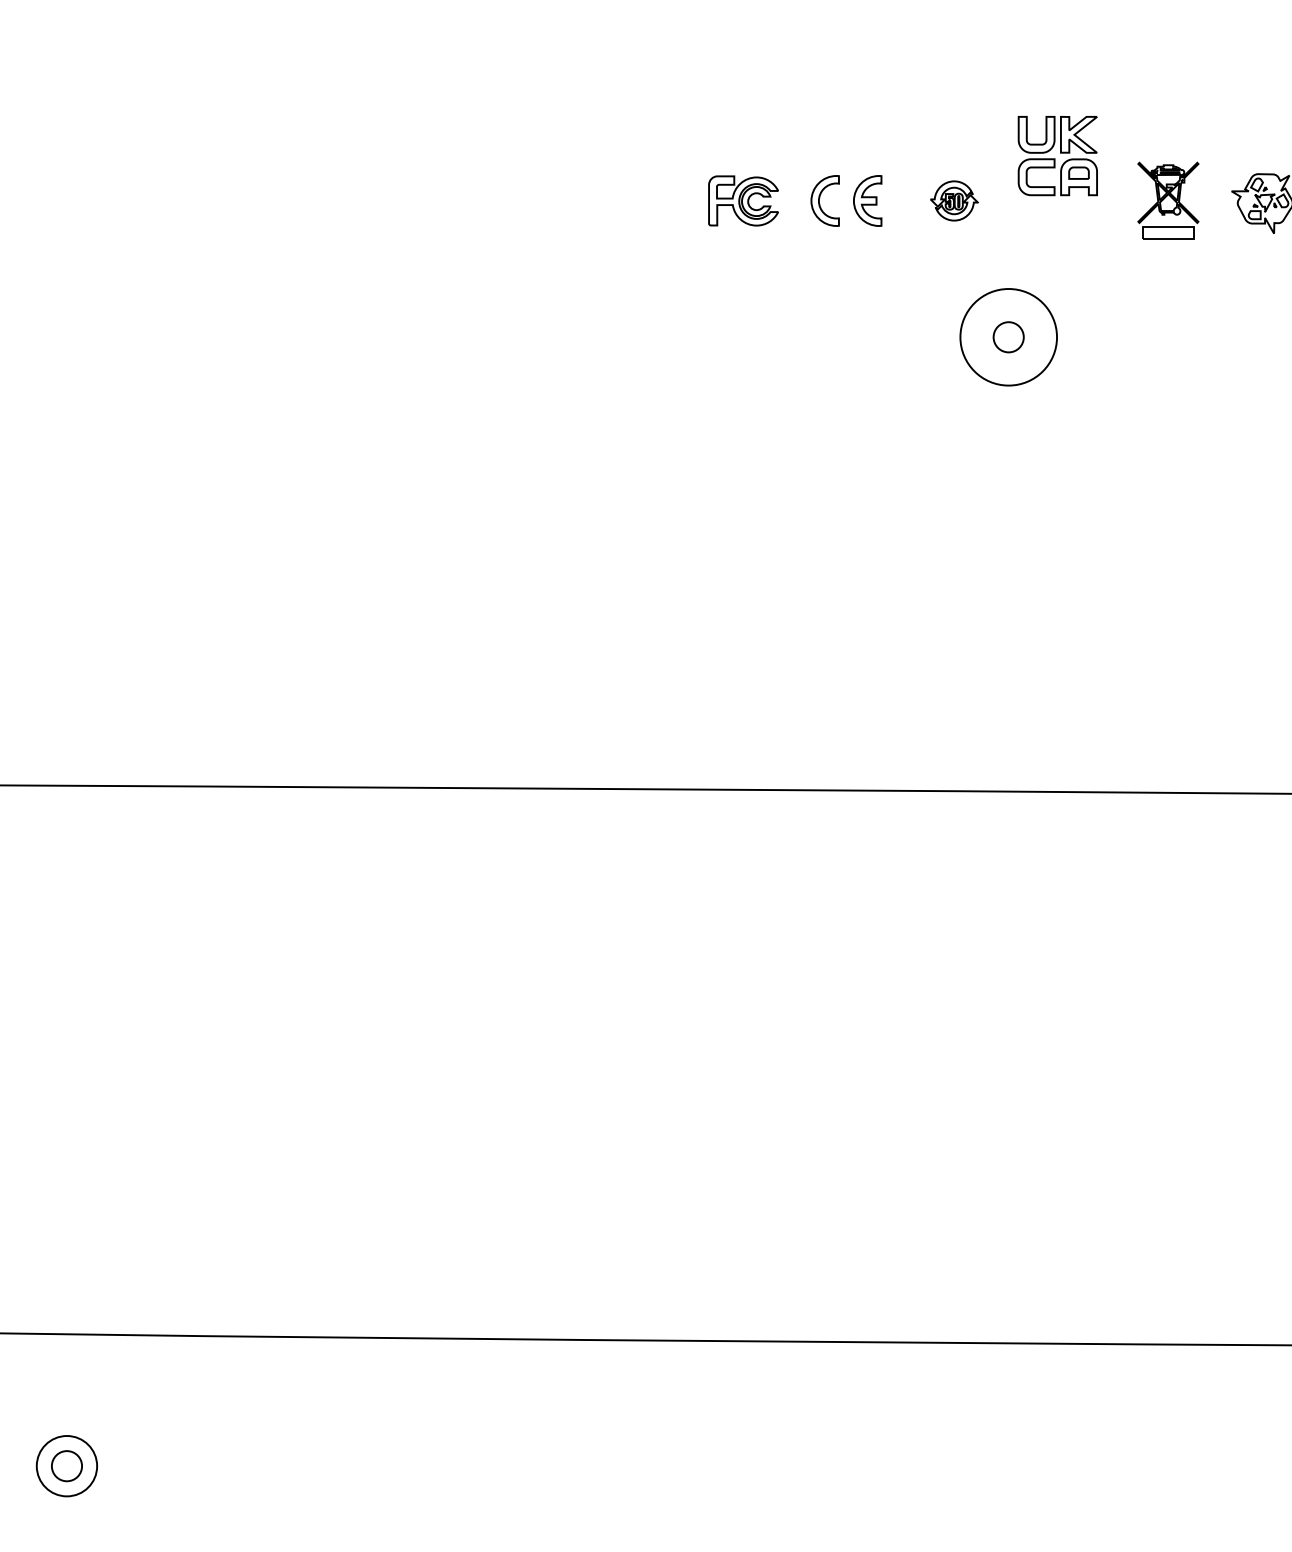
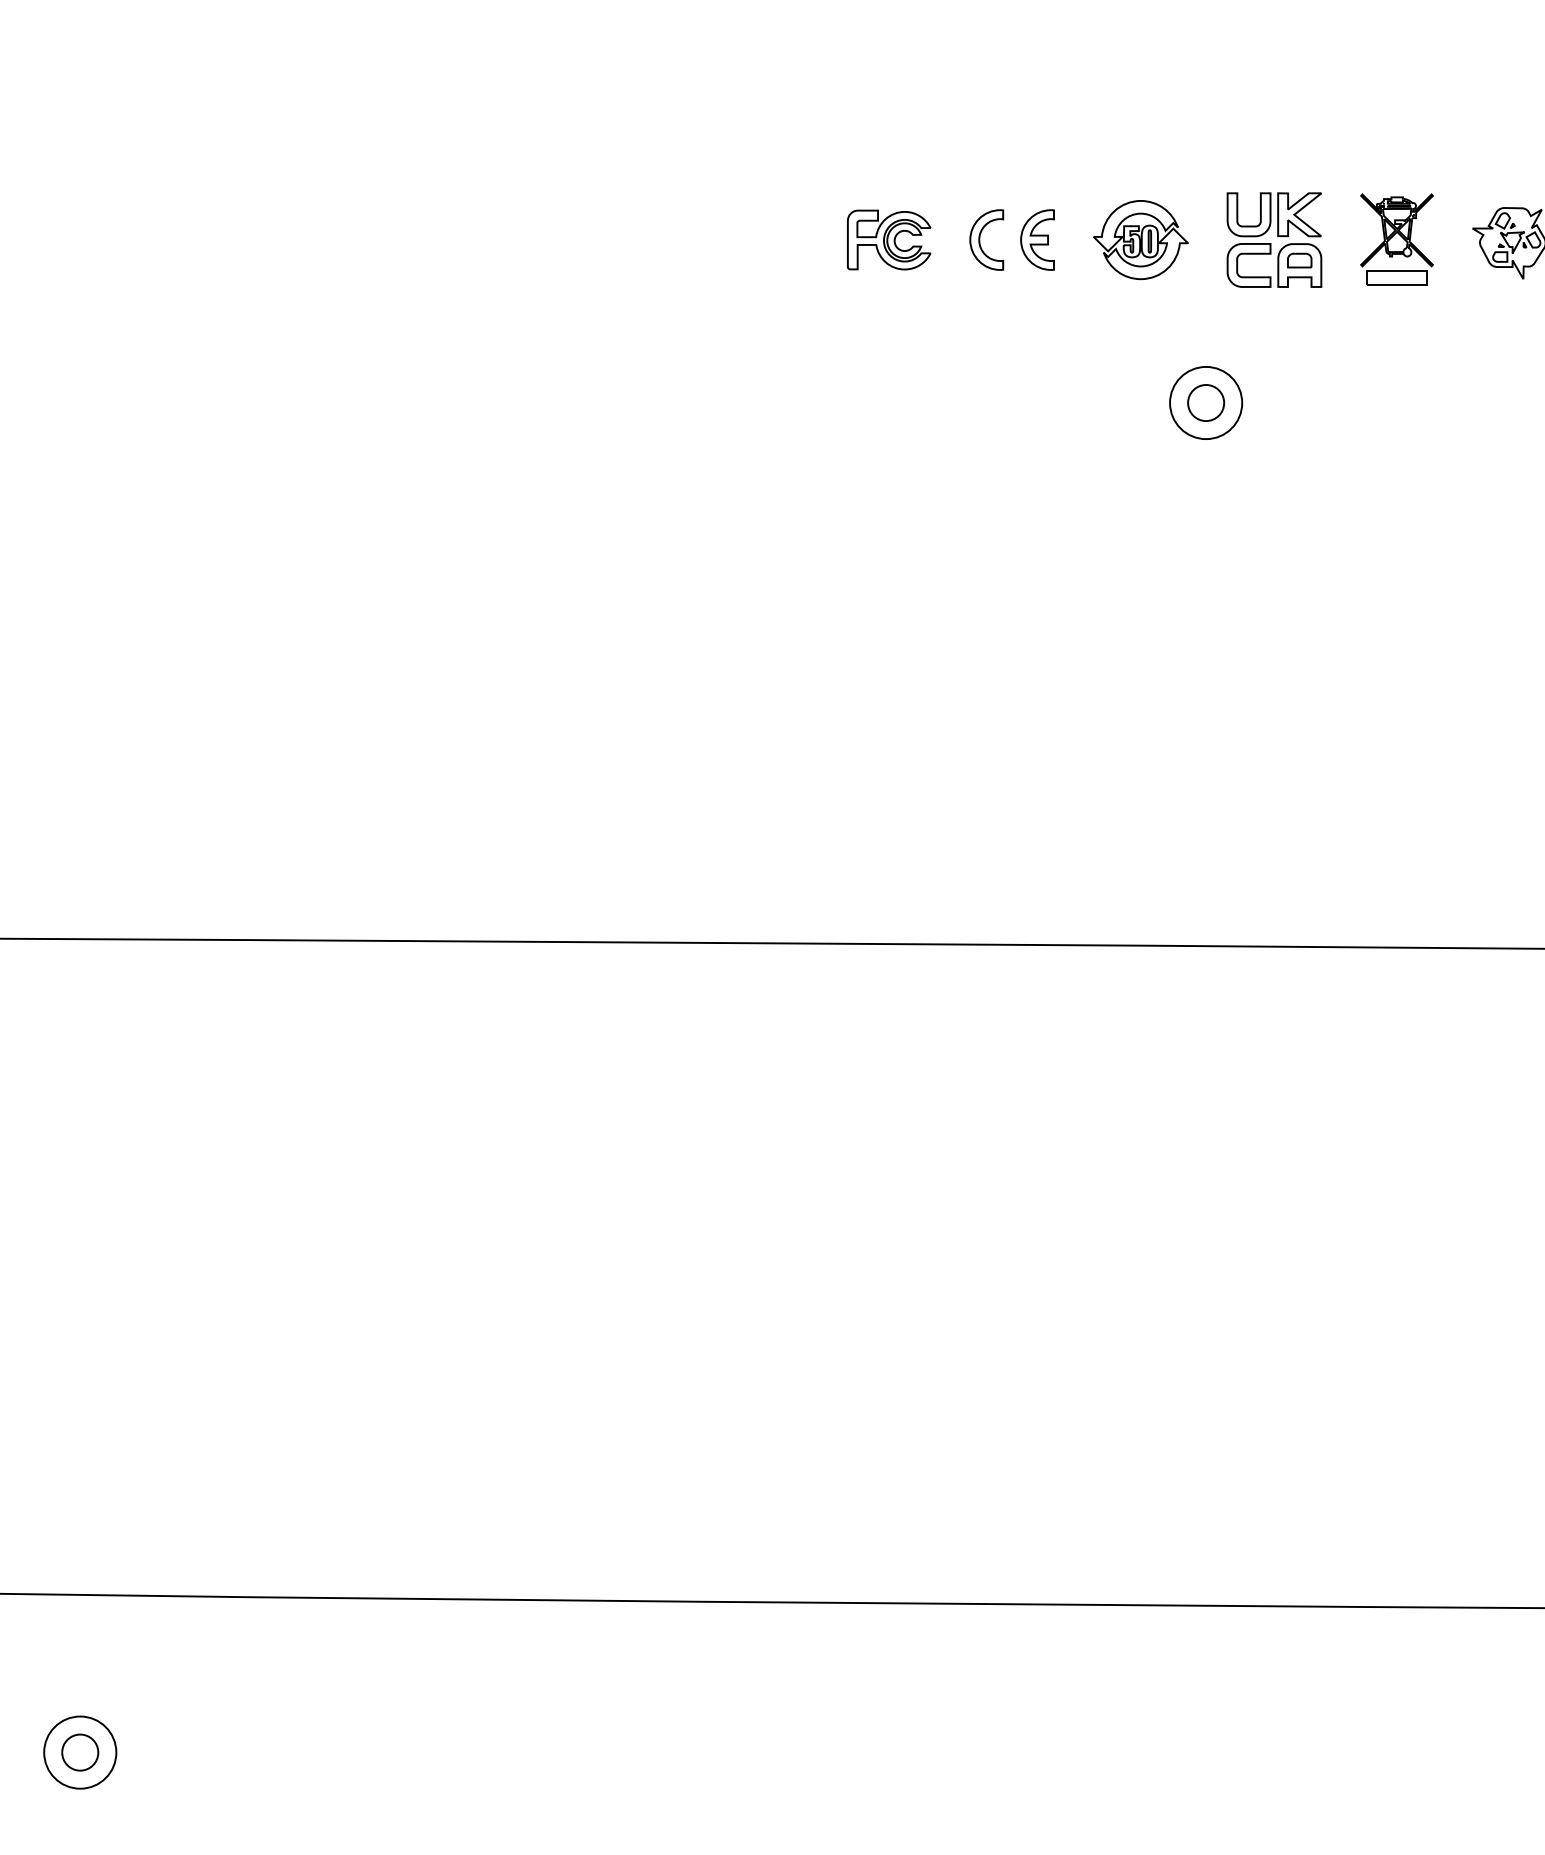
part: (1057, 156) -> (1274, 240), moved
part: (954, 200) -> (1141, 239), size x1.67
circle: (1008, 337) -> (1205, 403), size x0.62

